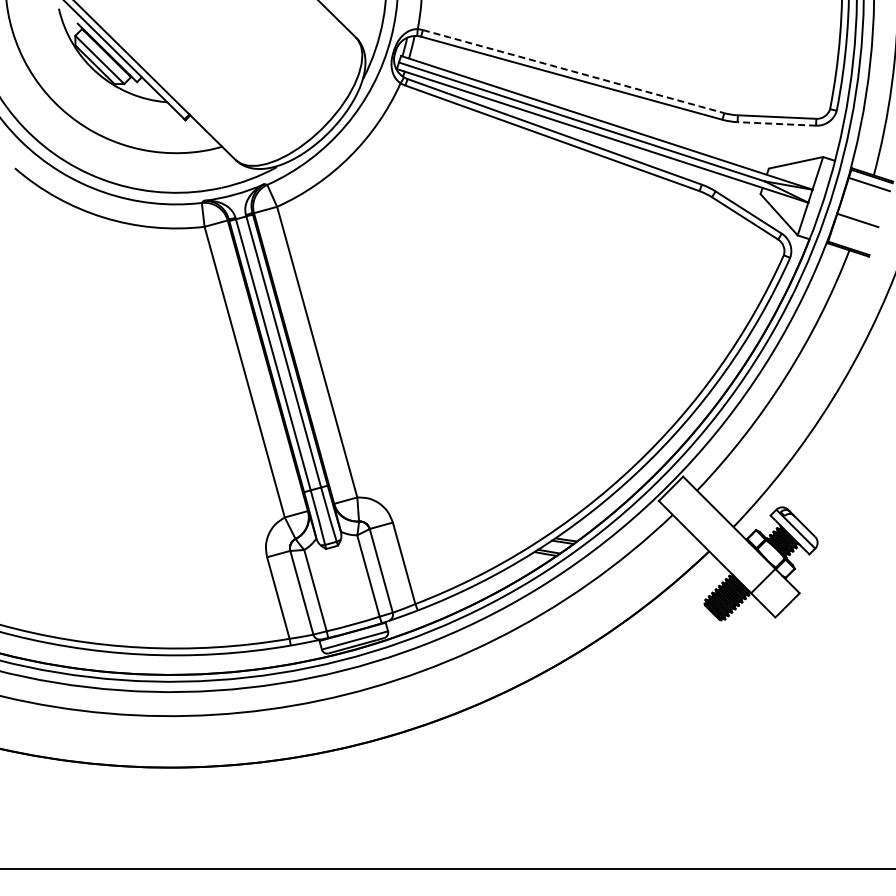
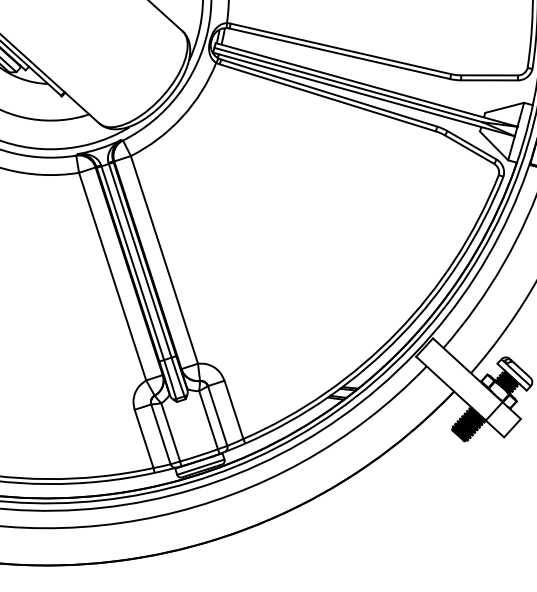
line: (574, 71) -> (341, 48), dashed -> solid
line: (776, 123) -> (489, 80), dashed -> solid

